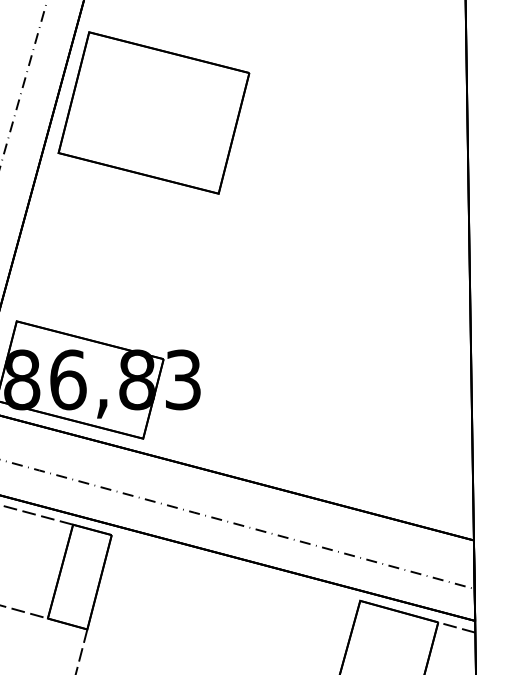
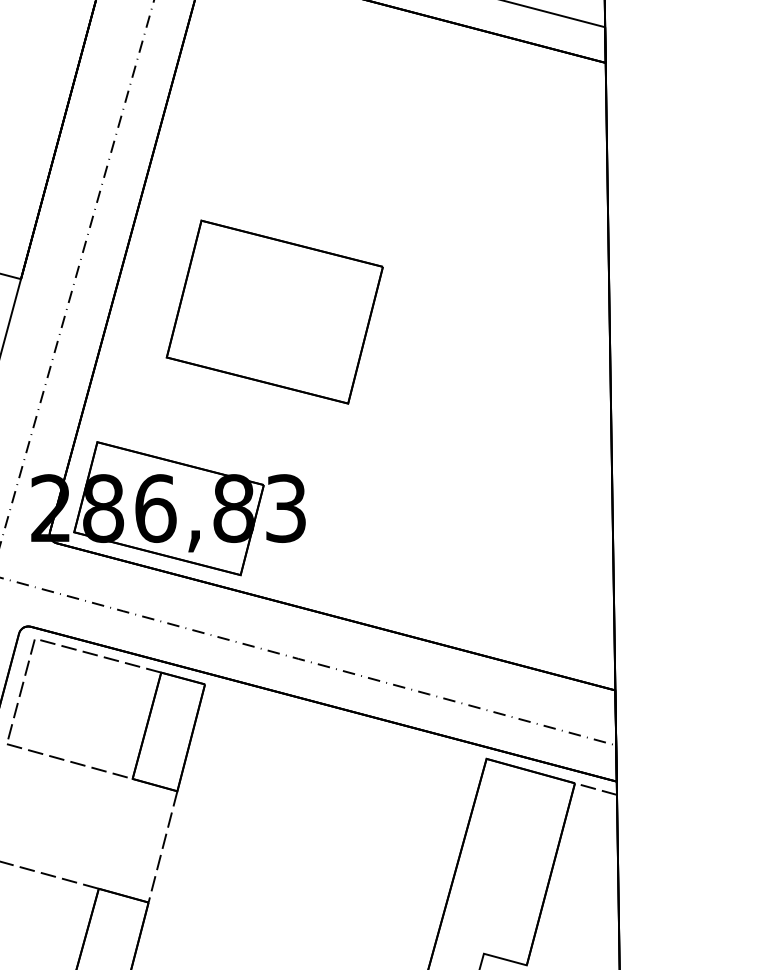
part: (153, 112) -> (274, 311), moved

